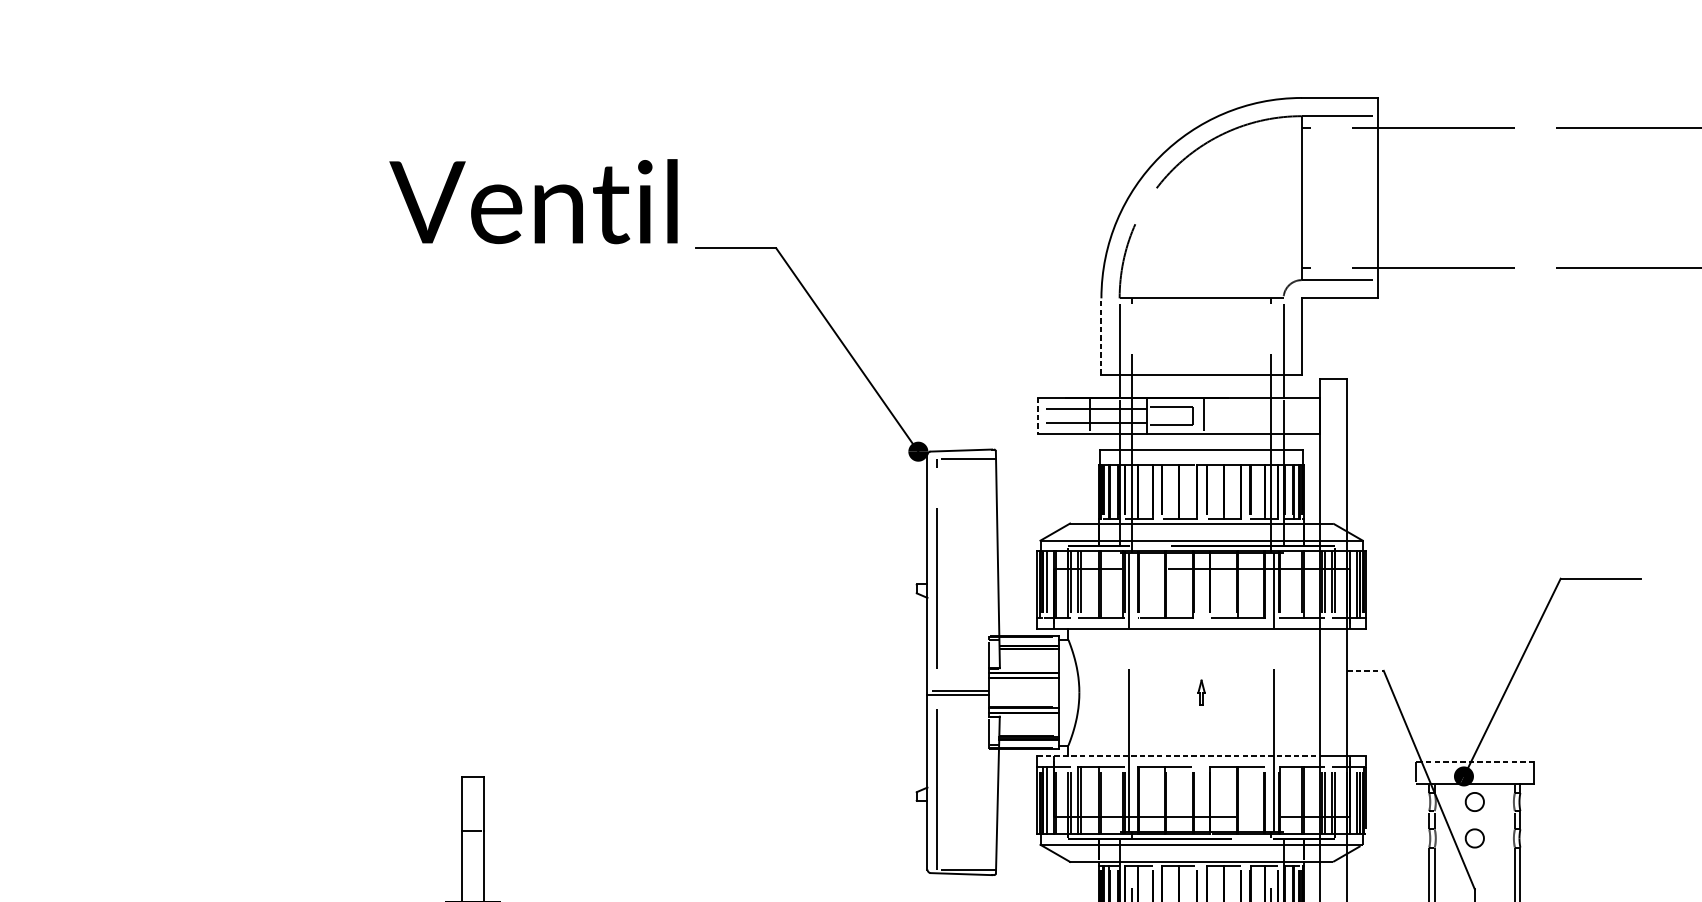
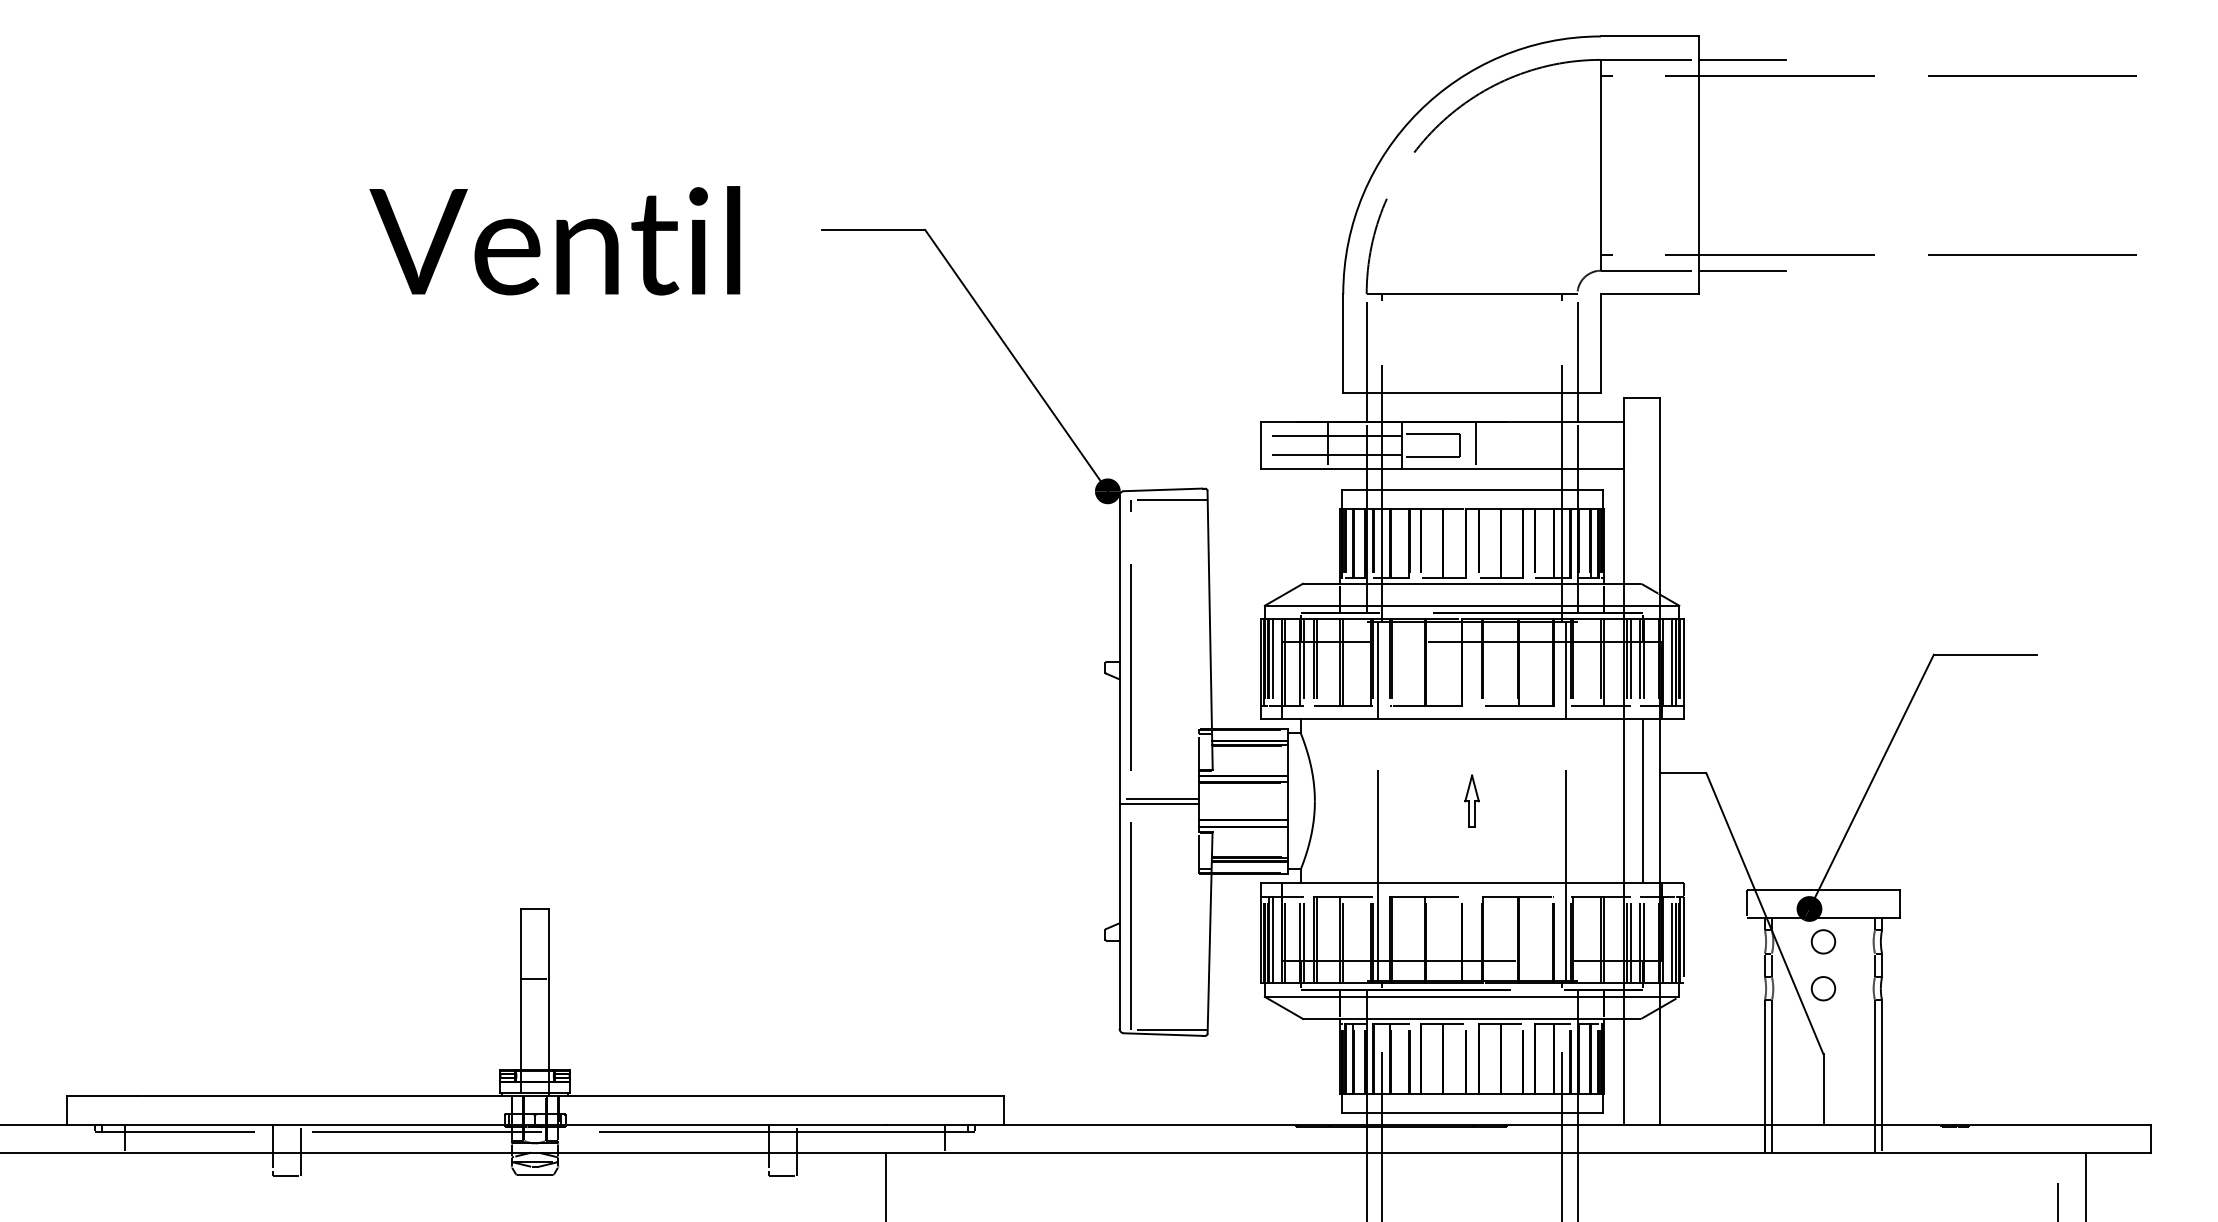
line: (1411, 115) -> (1742, 59), added
text: (533, 201) -> (554, 240), moved
line: (1411, 279) -> (1742, 270), added
line: (1101, 335) -> (1343, 342), dashed -> solid
line: (1037, 416) -> (1261, 445), dashed -> solid
line: (1366, 671) -> (1683, 773), dashed -> solid
part: (1201, 692) -> (1471, 800), size x1.67
line: (1334, 692) -> (1643, 801), added
line: (1178, 756) -> (1442, 883), dashed -> solid
line: (1477, 762) -> (1826, 890), dashed -> solid

